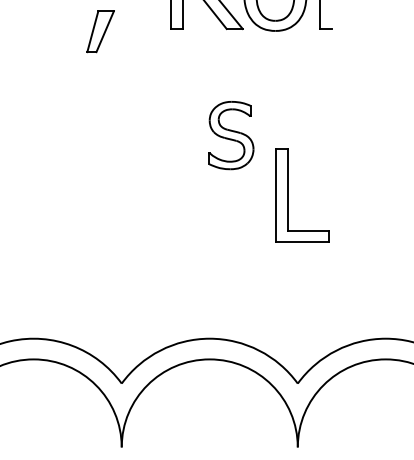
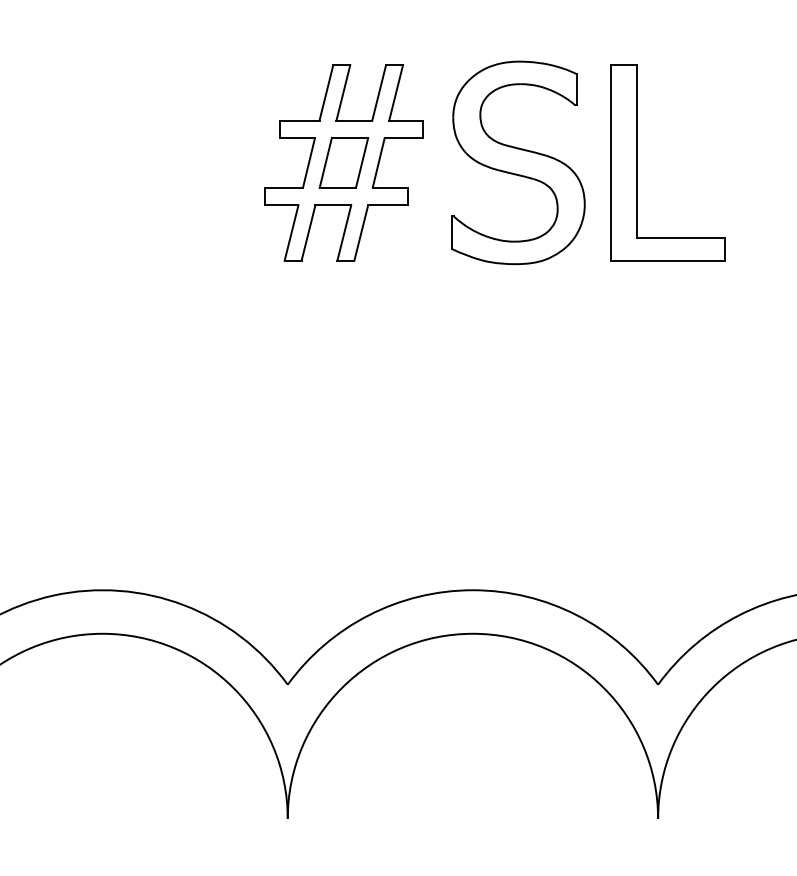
part: (148, 135) -> (344, 162), added
part: (231, 135) -> (518, 162), size x1.43
part: (288, 195) -> (638, 162), moved

